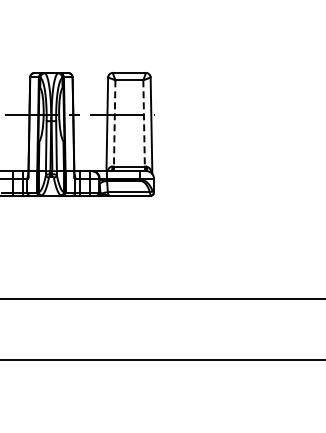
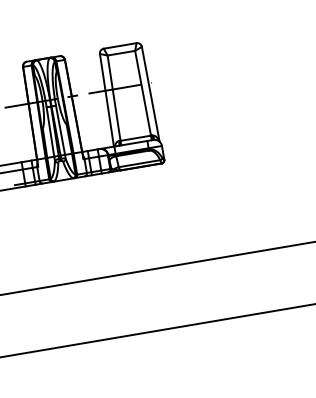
line: (114, 123) -> (113, 98), dashed -> solid
line: (144, 123) -> (143, 93), dashed -> solid

